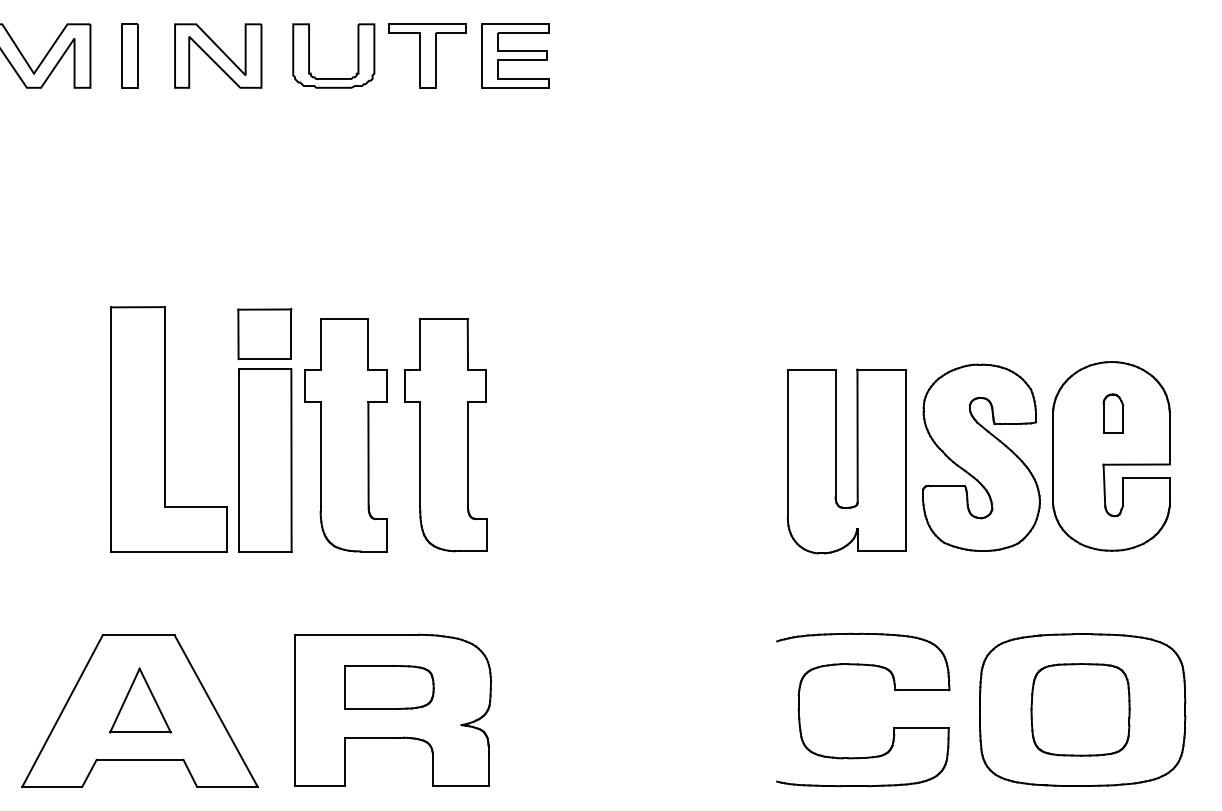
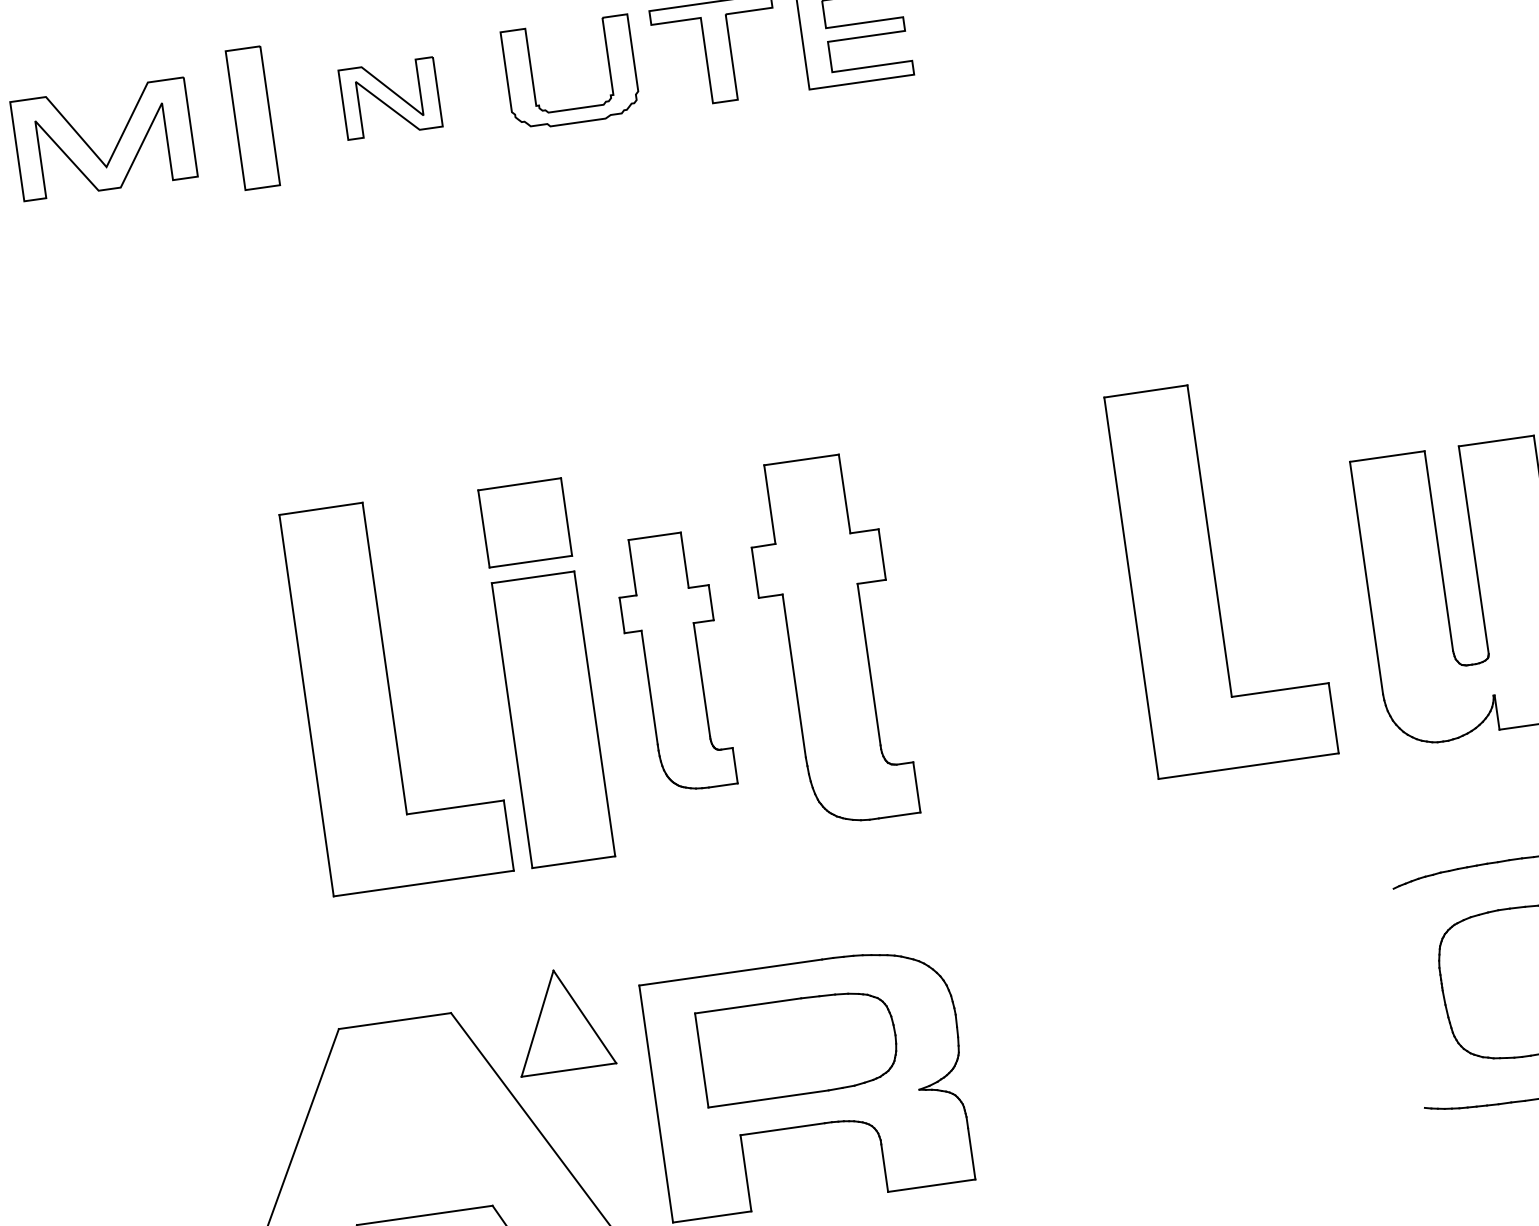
part: (129, 55) -> (251, 117), size x1.4
part: (218, 55) -> (390, 97), size x0.7
part: (696, 429) -> (1220, 575), added
part: (345, 435) -> (673, 663), size x0.7
part: (389, 687) -> (798, 1046), size x1.4
part: (140, 700) -> (561, 1020), moved

